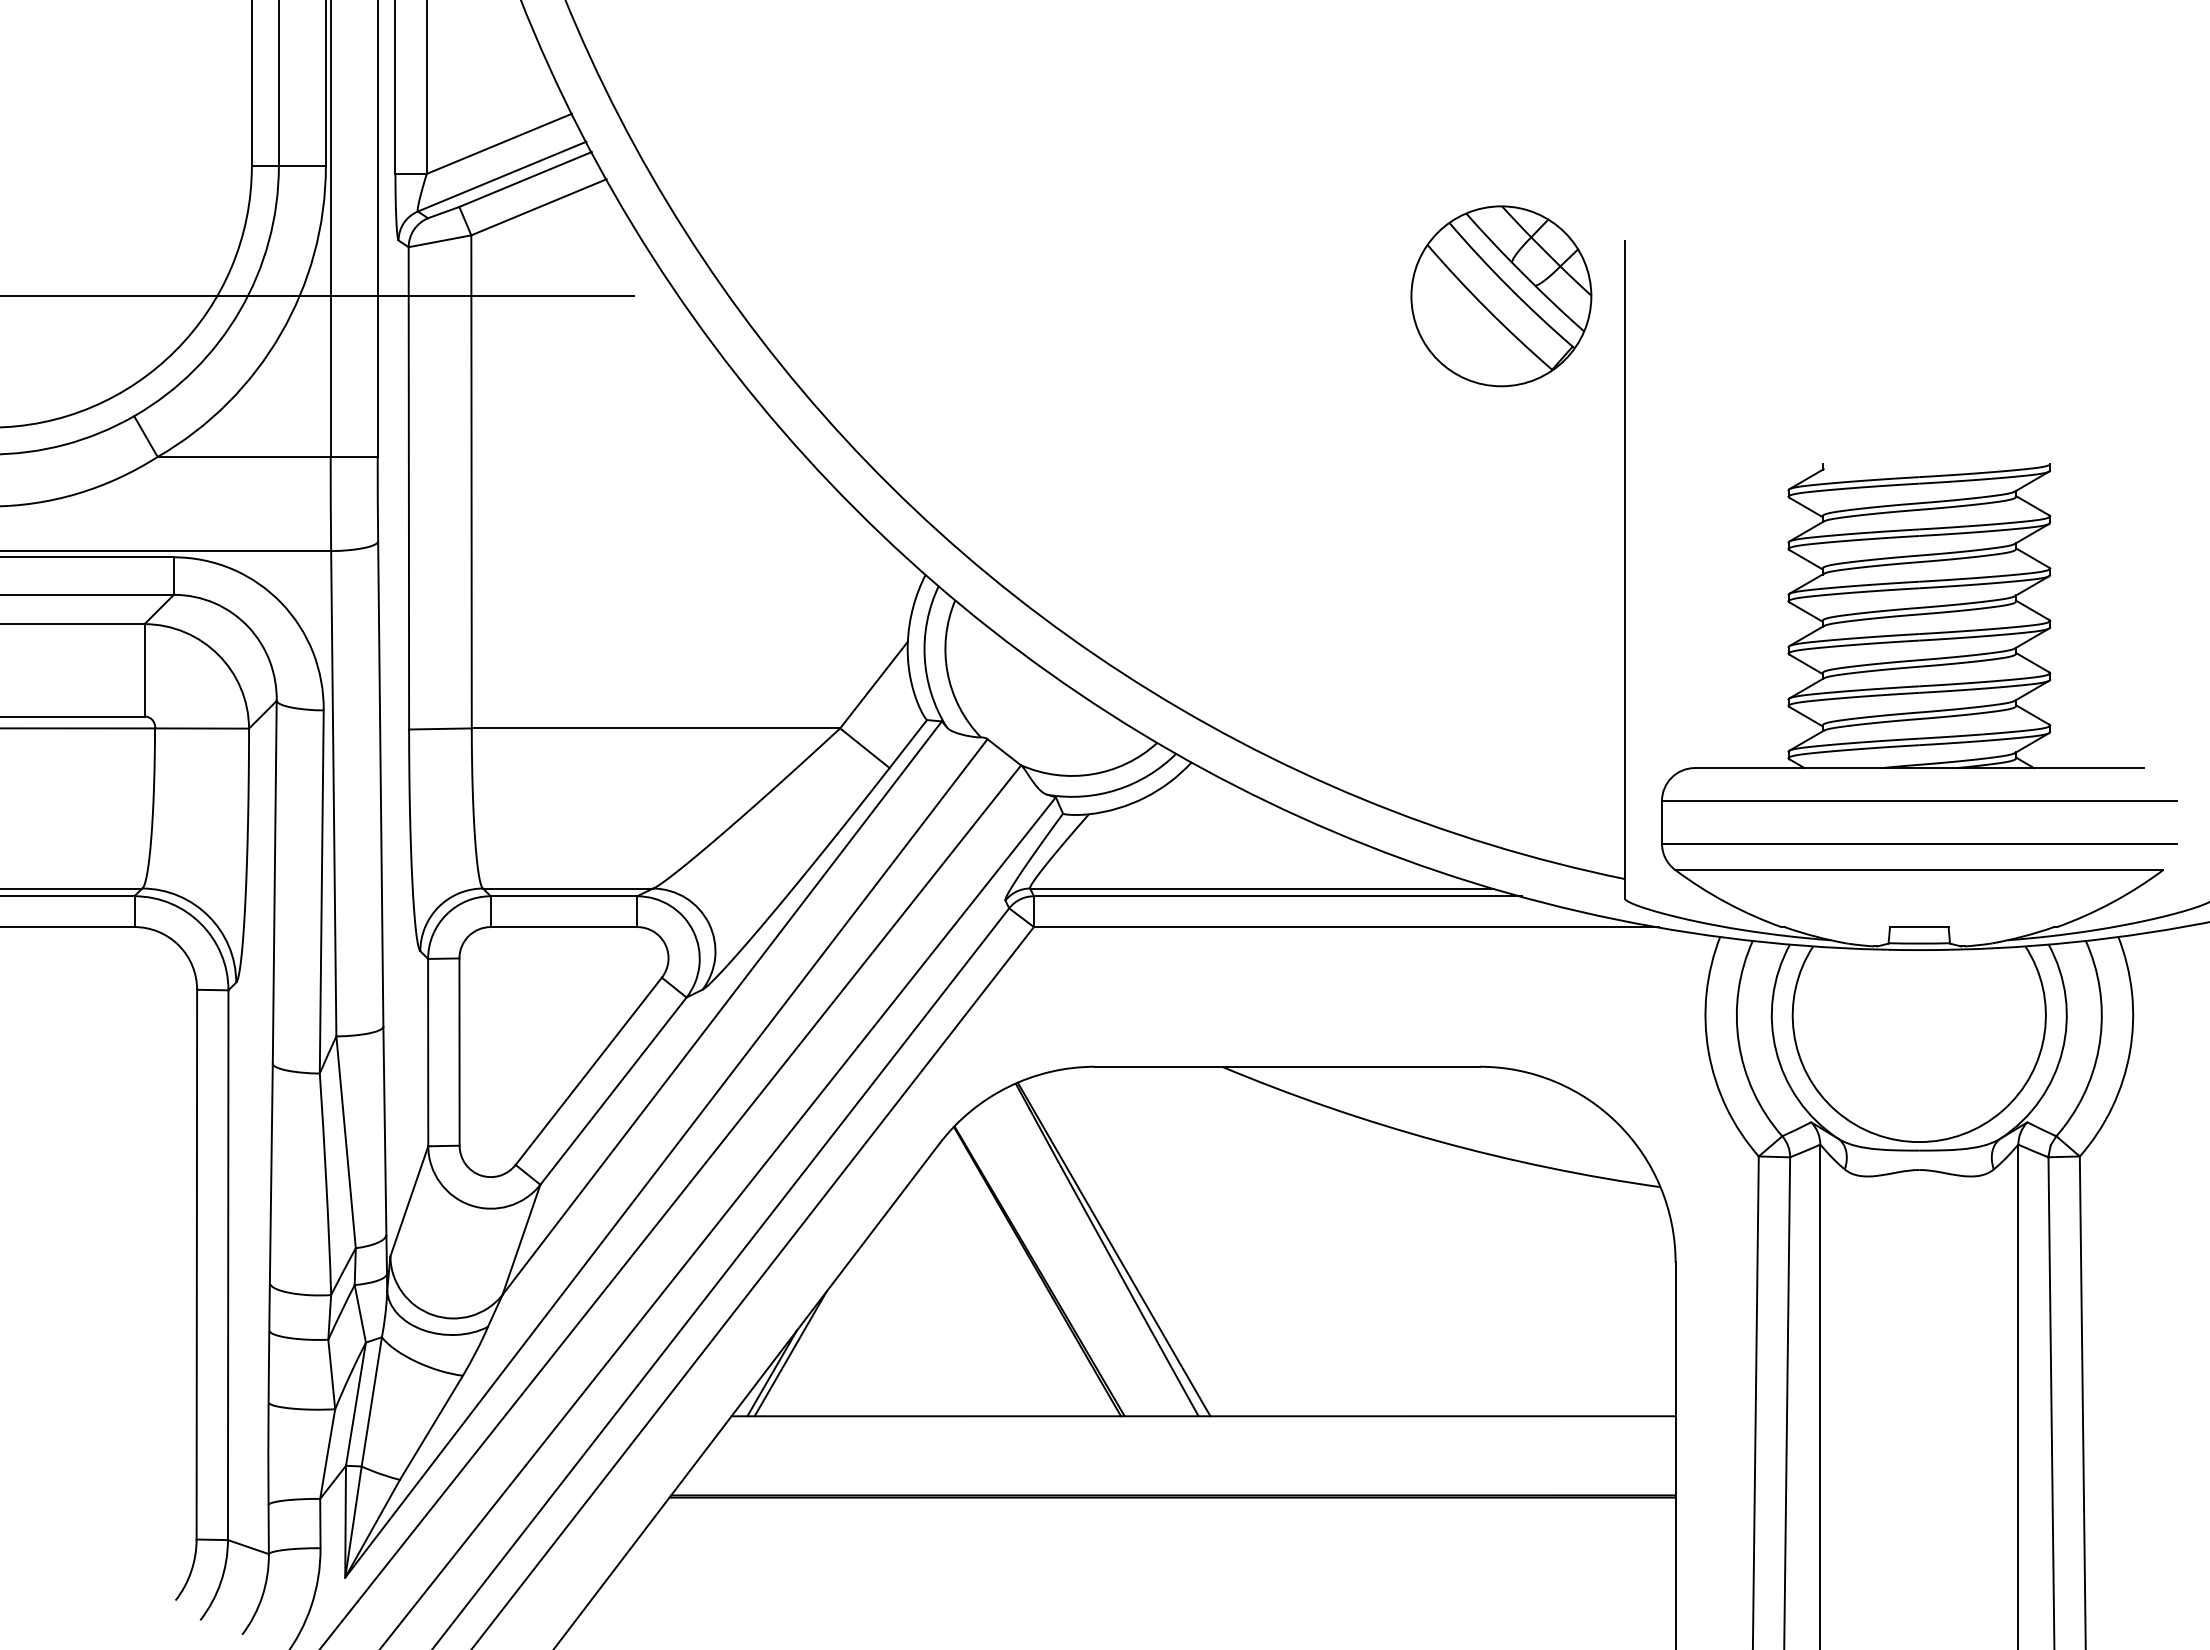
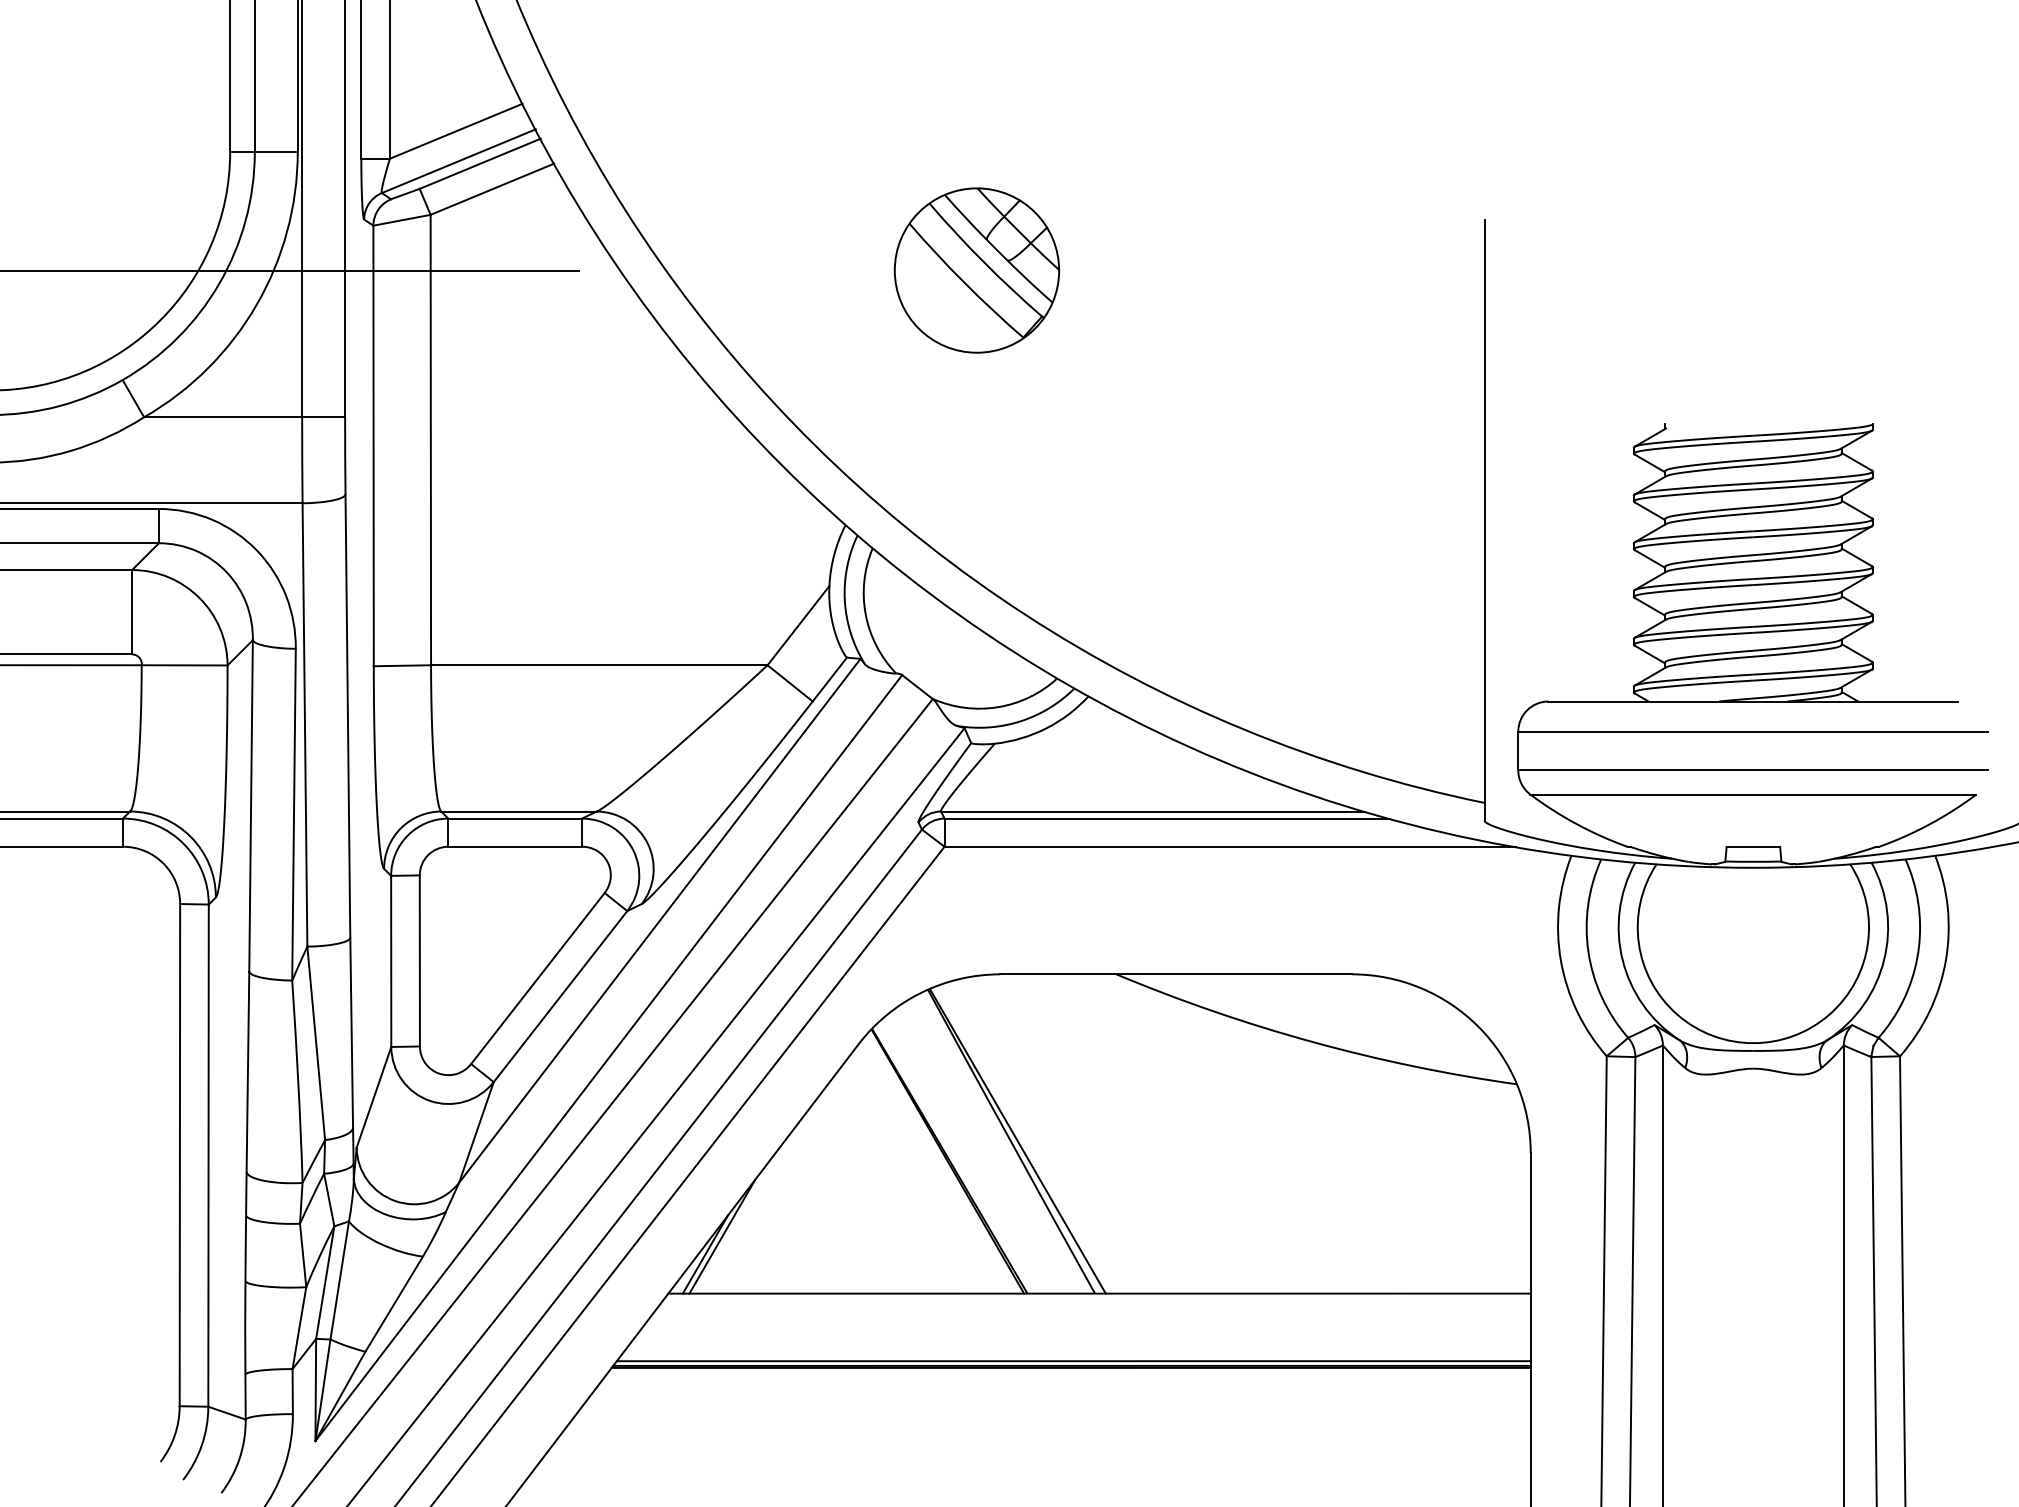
part: (1501, 296) -> (977, 270), moved
line: (1175, 1490) -> (1073, 1361), added

